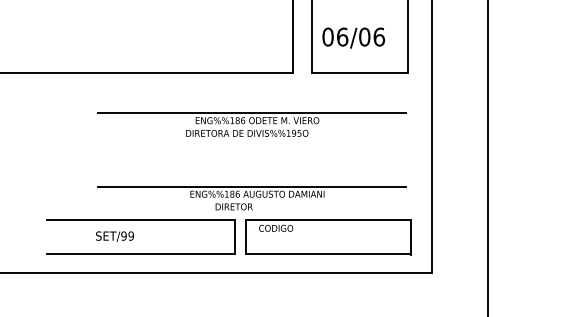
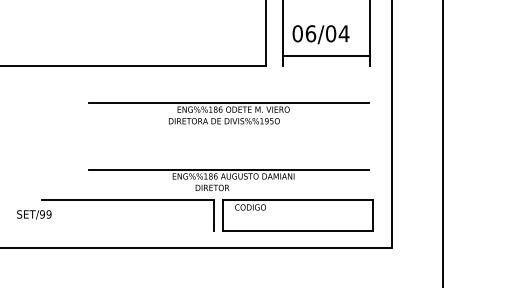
text: (378, 36) -> (343, 33), 06/06 -> 06/04
line: (360, 73) -> (327, 56), moved
text: (115, 236) -> (34, 214), moved
line: (140, 254) -> (127, 231), removed

